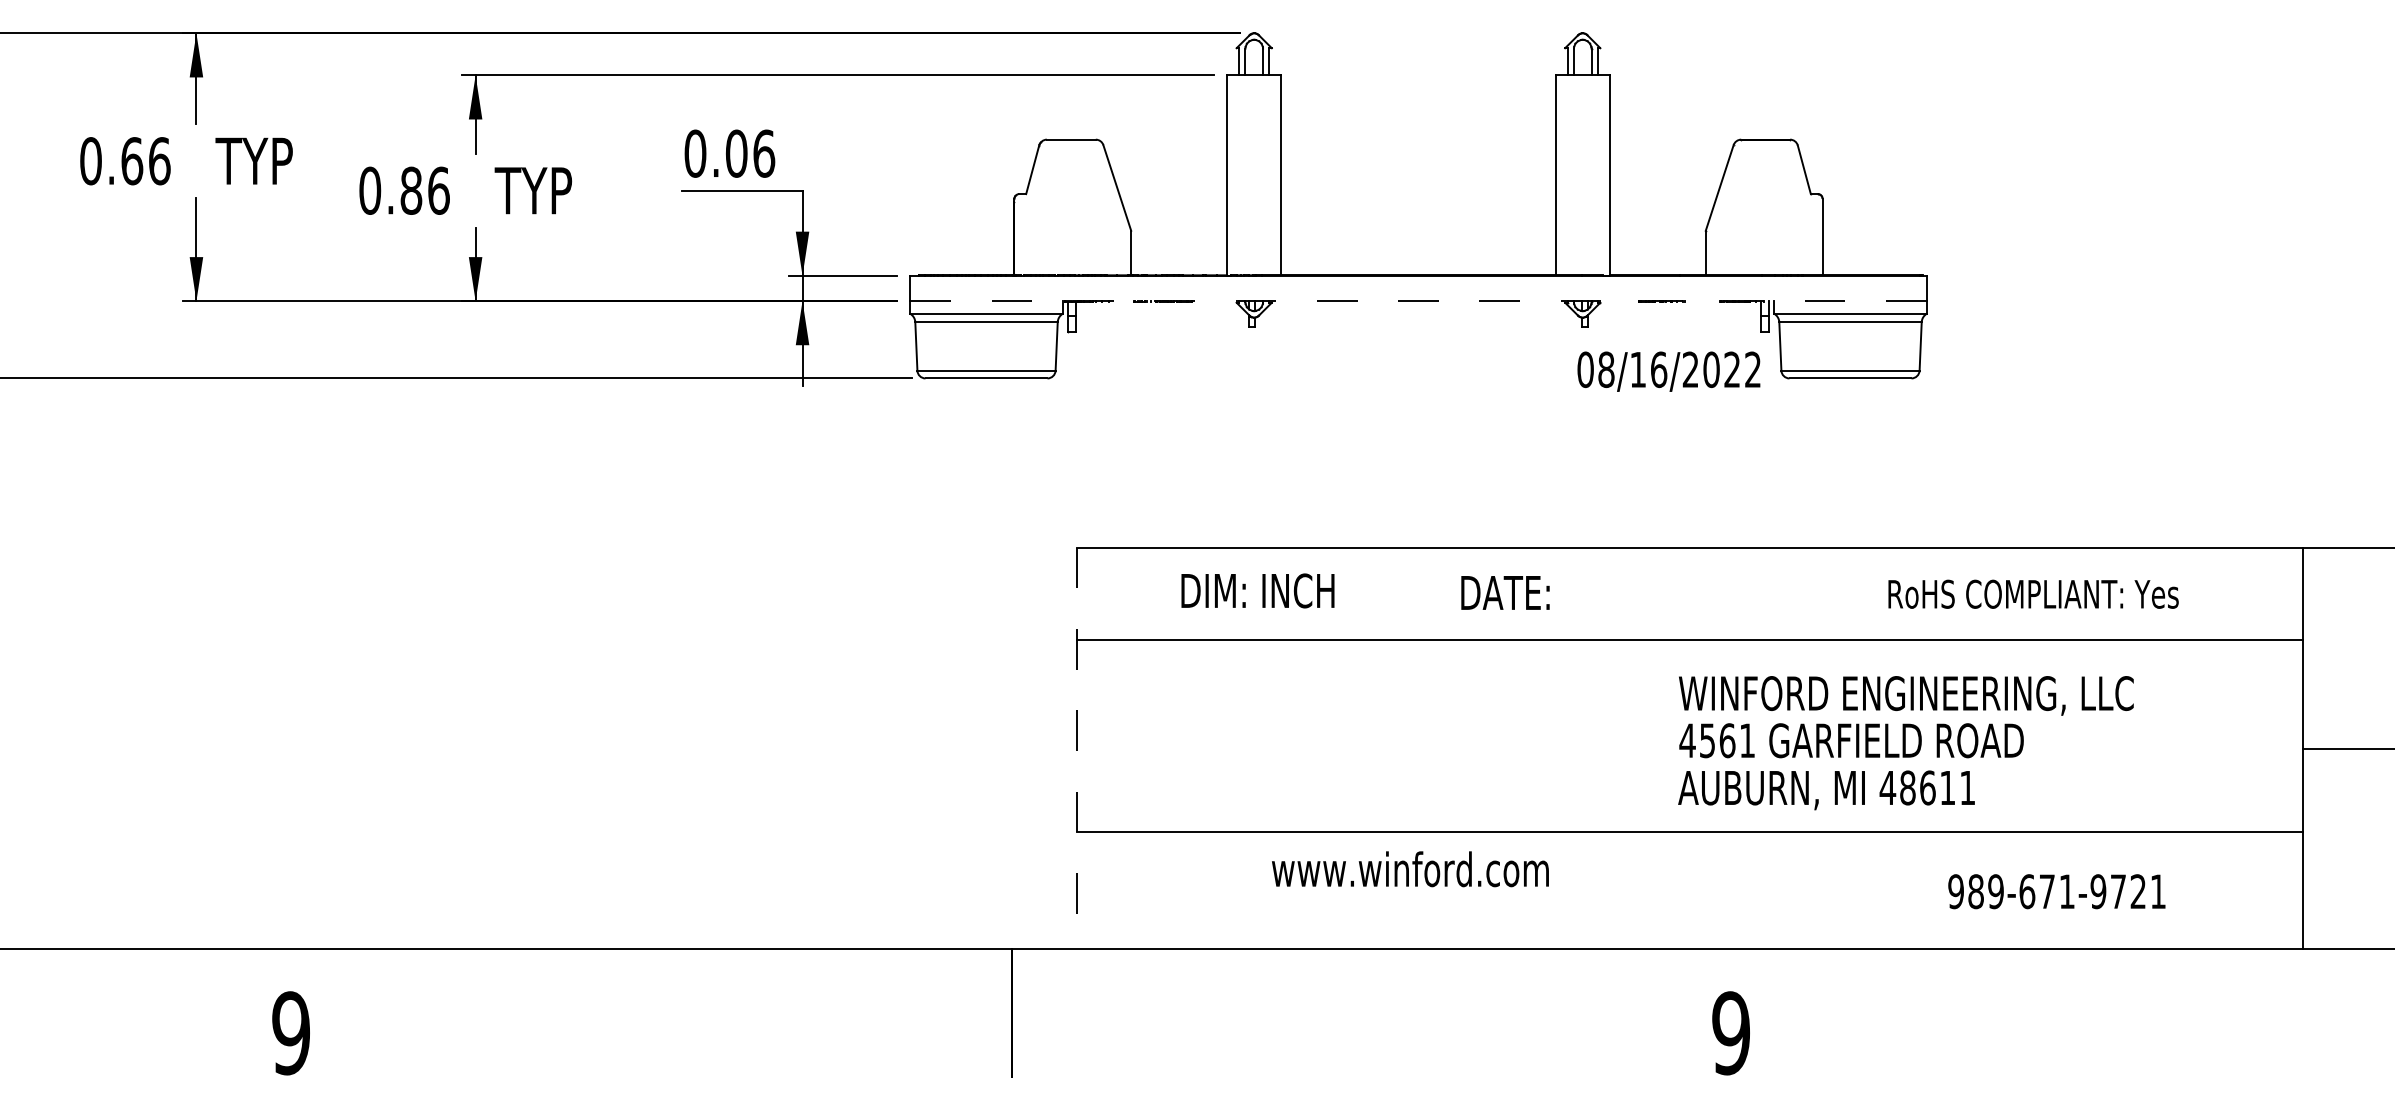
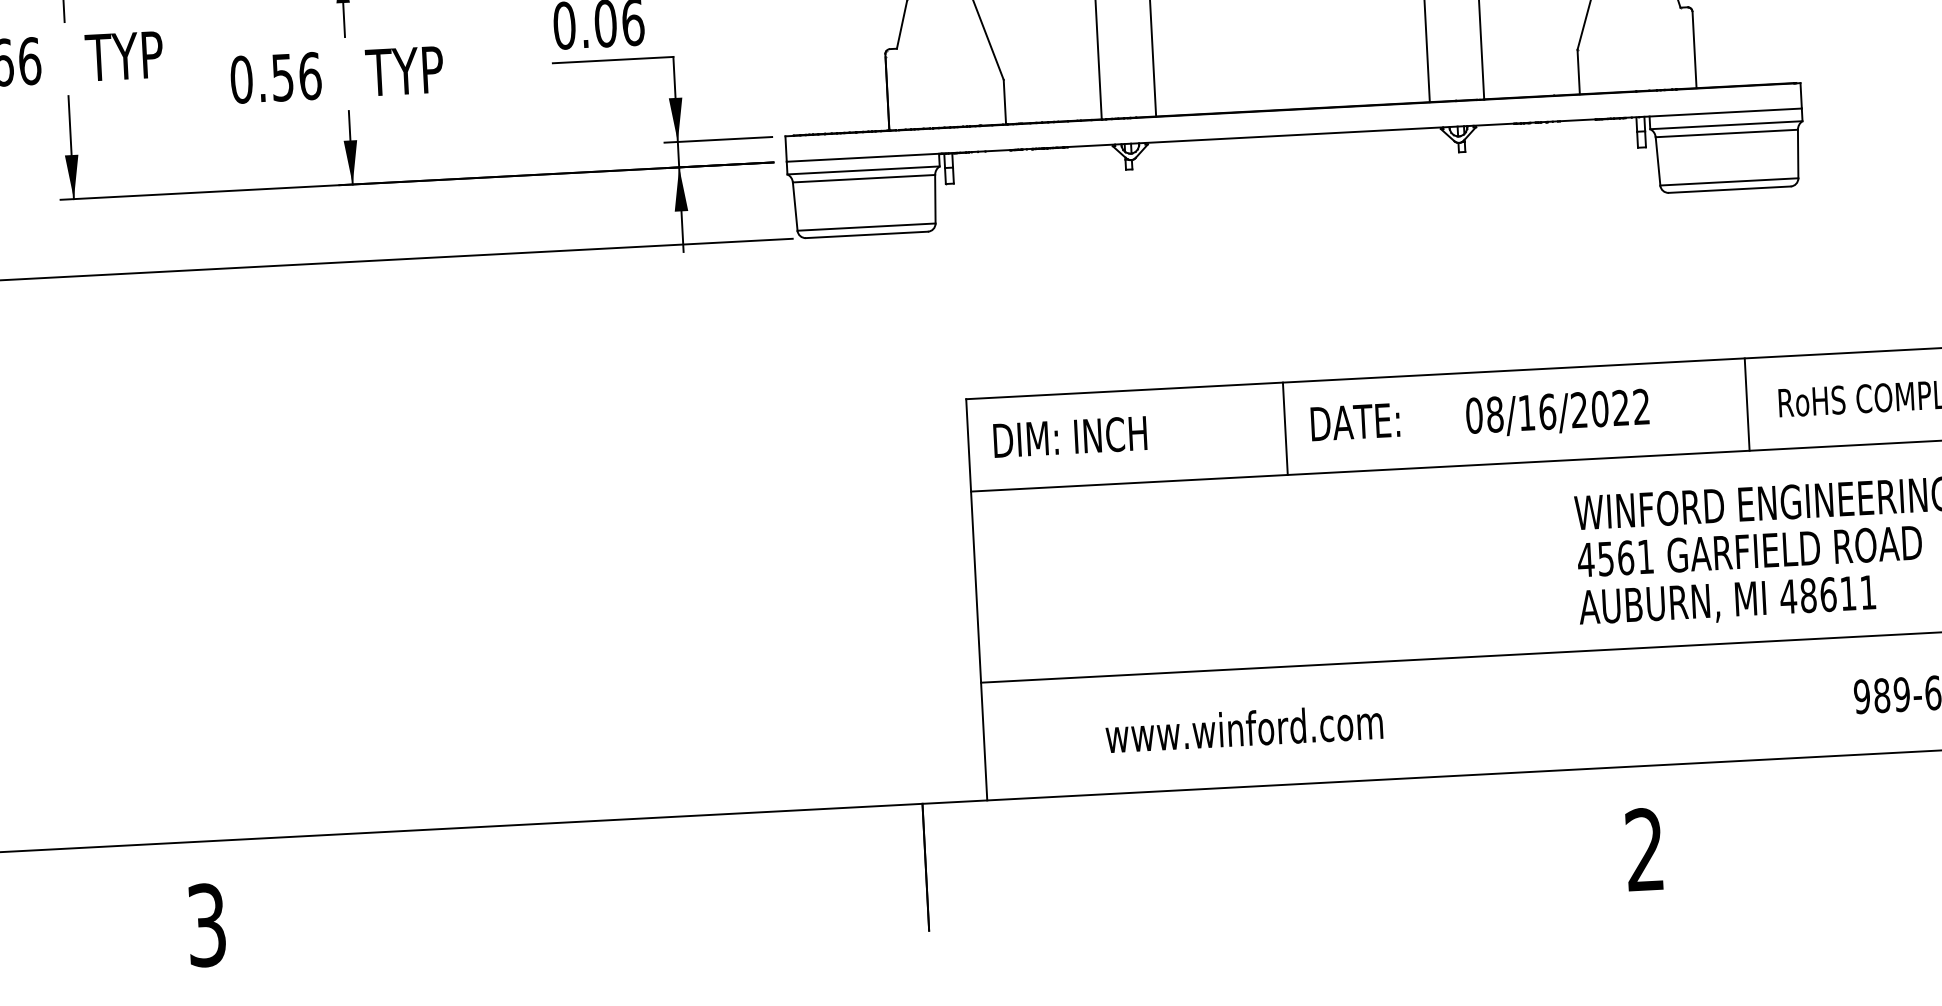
text: (411, 190) -> (282, 77), 0.86 -> 0.56
line: (1419, 301) -> (1295, 135), dashed -> solid
text: (1668, 371) -> (1557, 413), moved
text: (1257, 590) -> (1069, 436), moved
text: (1505, 592) -> (1355, 421), moved
line: (1394, 593) -> (1285, 428), added
line: (1856, 593) -> (1747, 404), added
line: (1077, 748) -> (977, 599), dashed -> solid
text: (1410, 869) -> (1244, 728), moved
text: (290, 1033) -> (206, 925), 9 -> 3
text: (1730, 1033) -> (1644, 850), 9 -> 2

